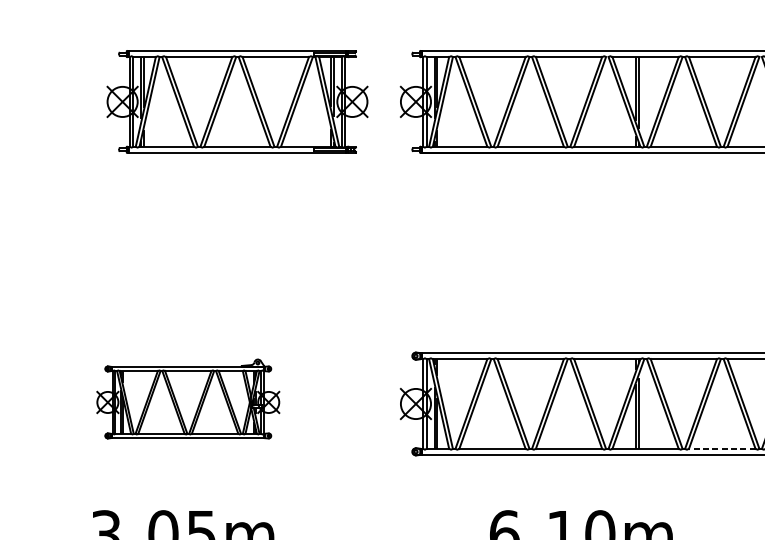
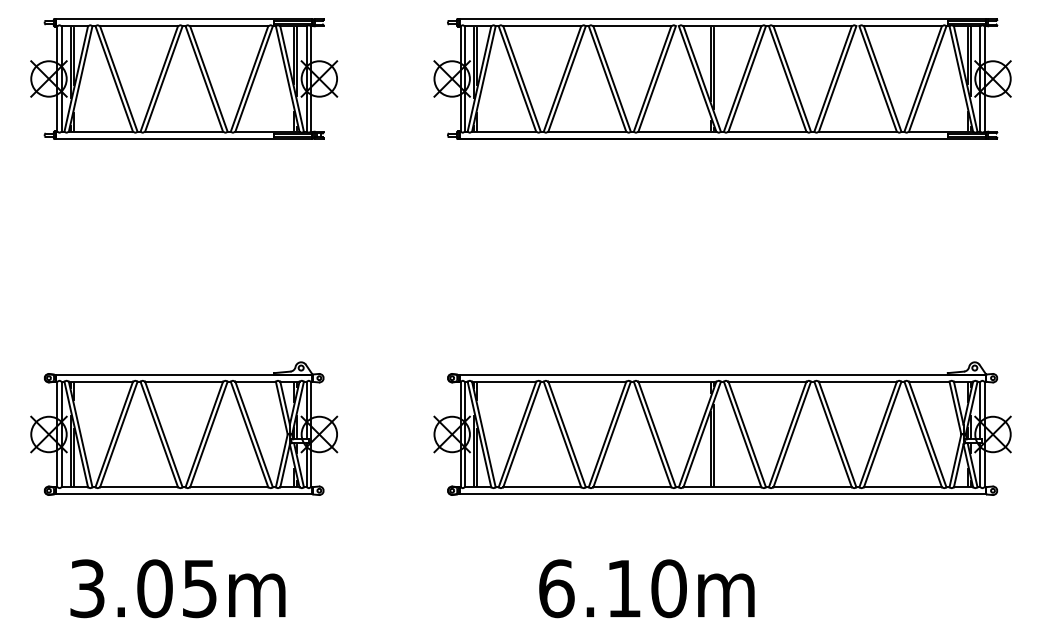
part: (237, 101) -> (184, 78), moved
part: (188, 398) -> (184, 428), size x1.43
line: (722, 449) -> (812, 487), dashed -> solid

